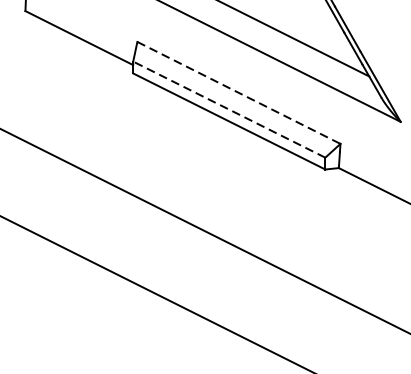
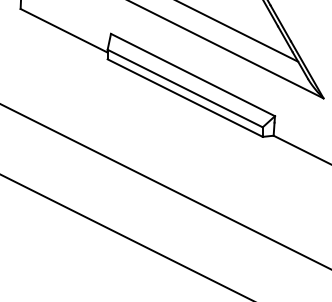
line: (238, 93) -> (192, 75), dashed -> solid
line: (229, 109) -> (185, 88), dashed -> solid

